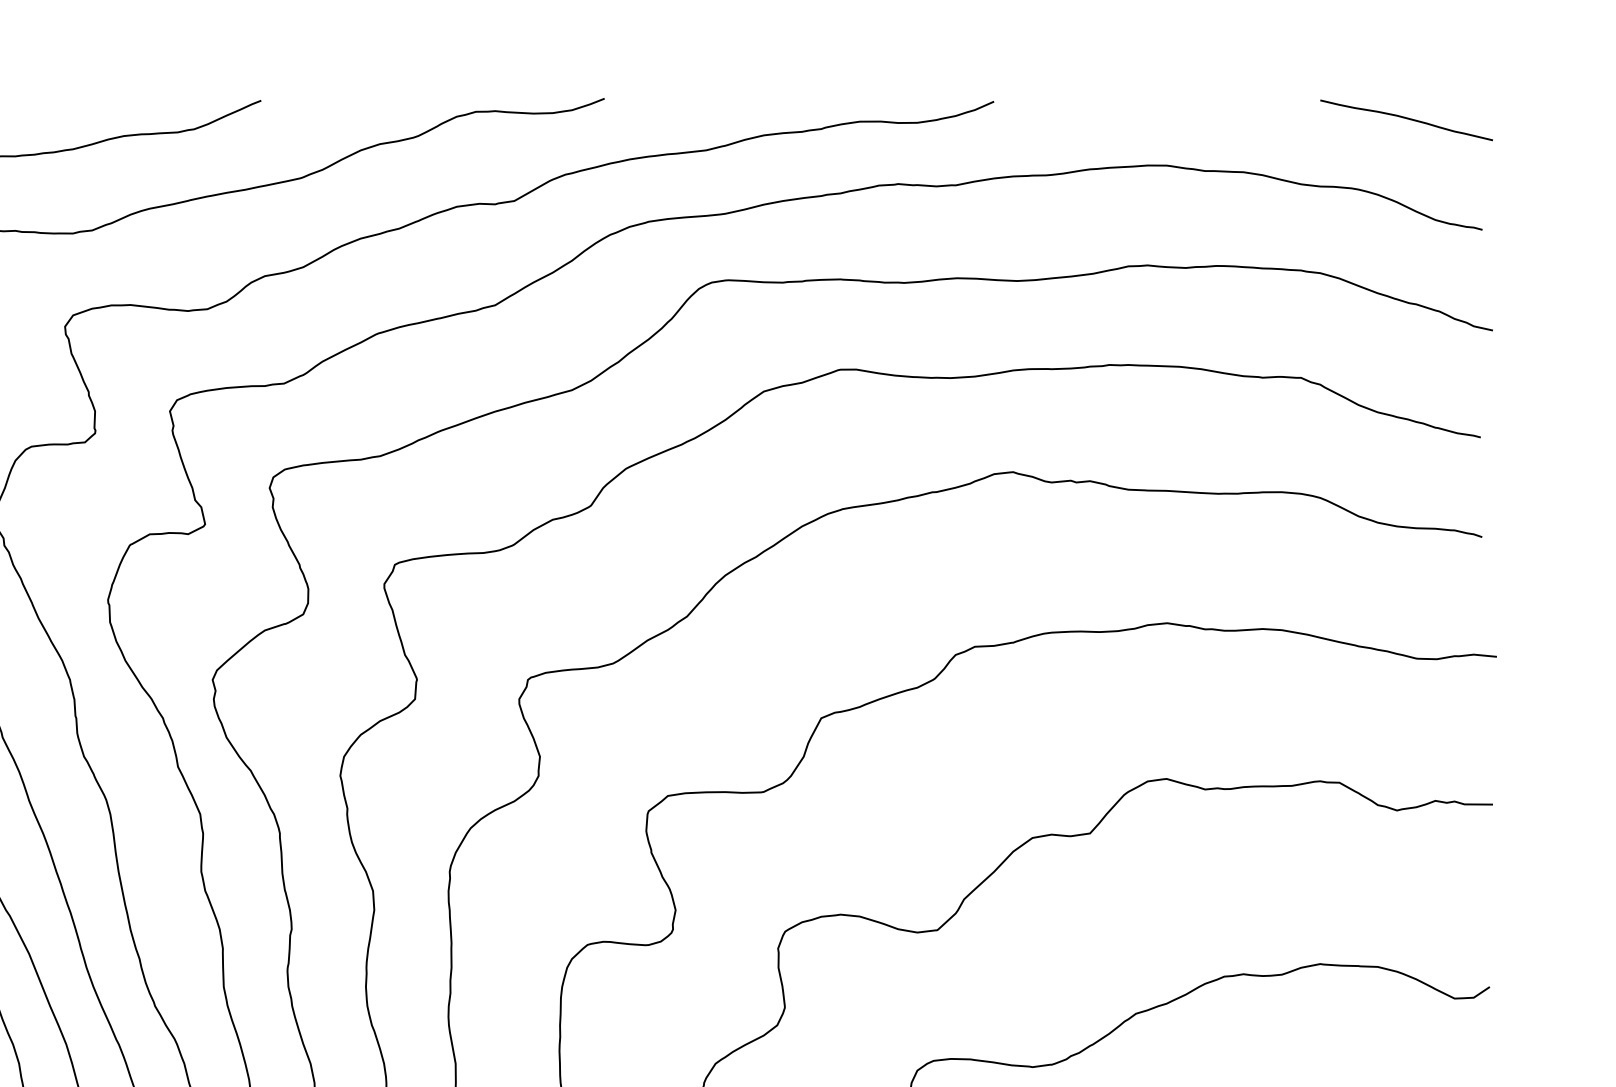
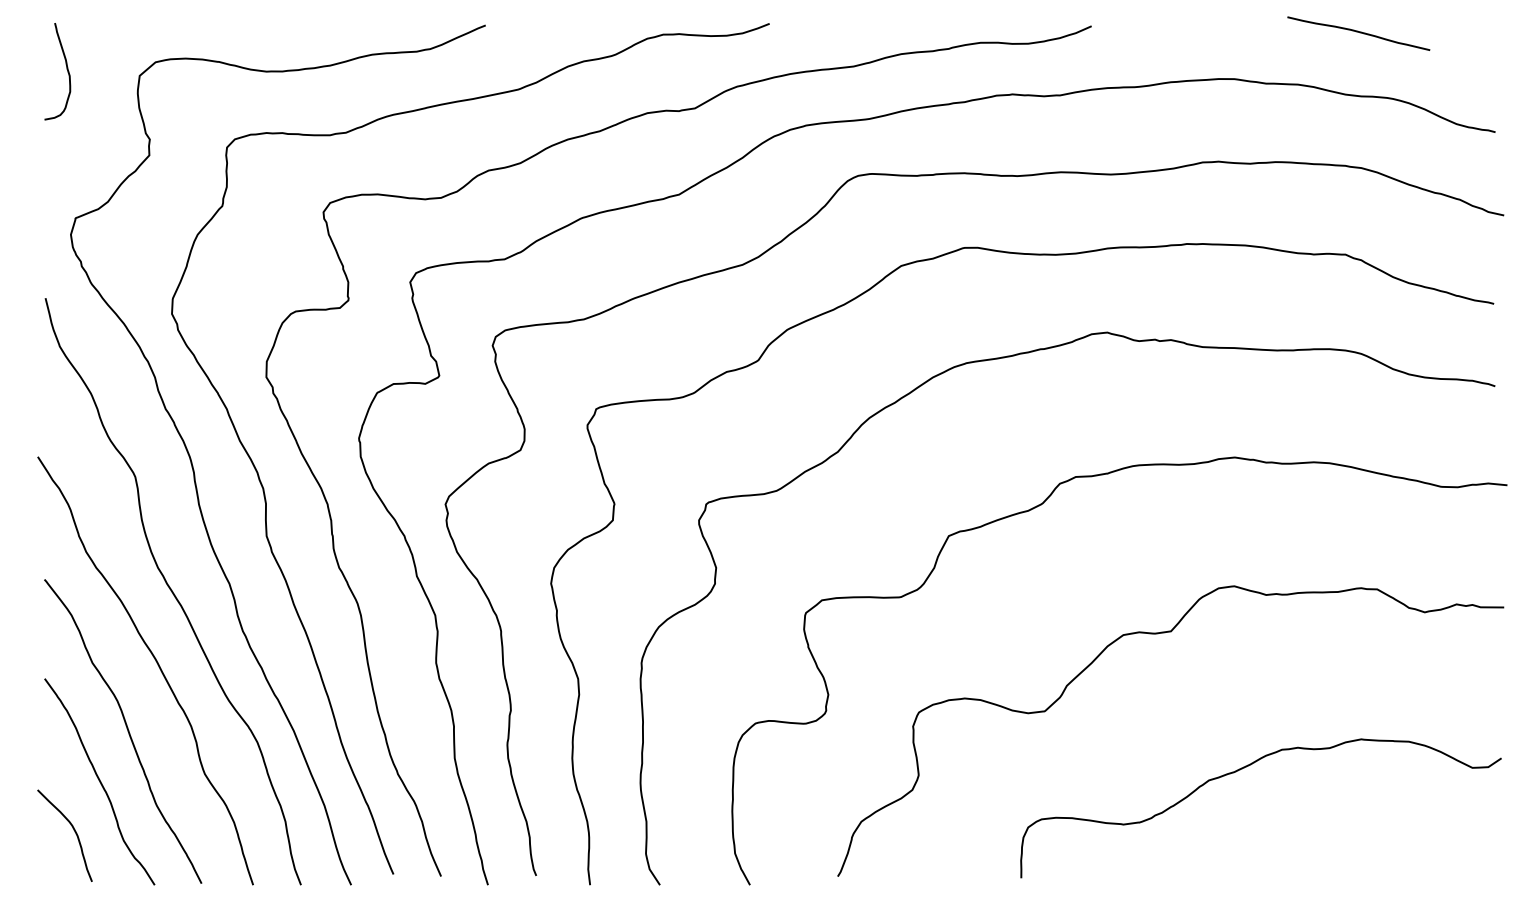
curve: (1406, 118) -> (1358, 32), moved

